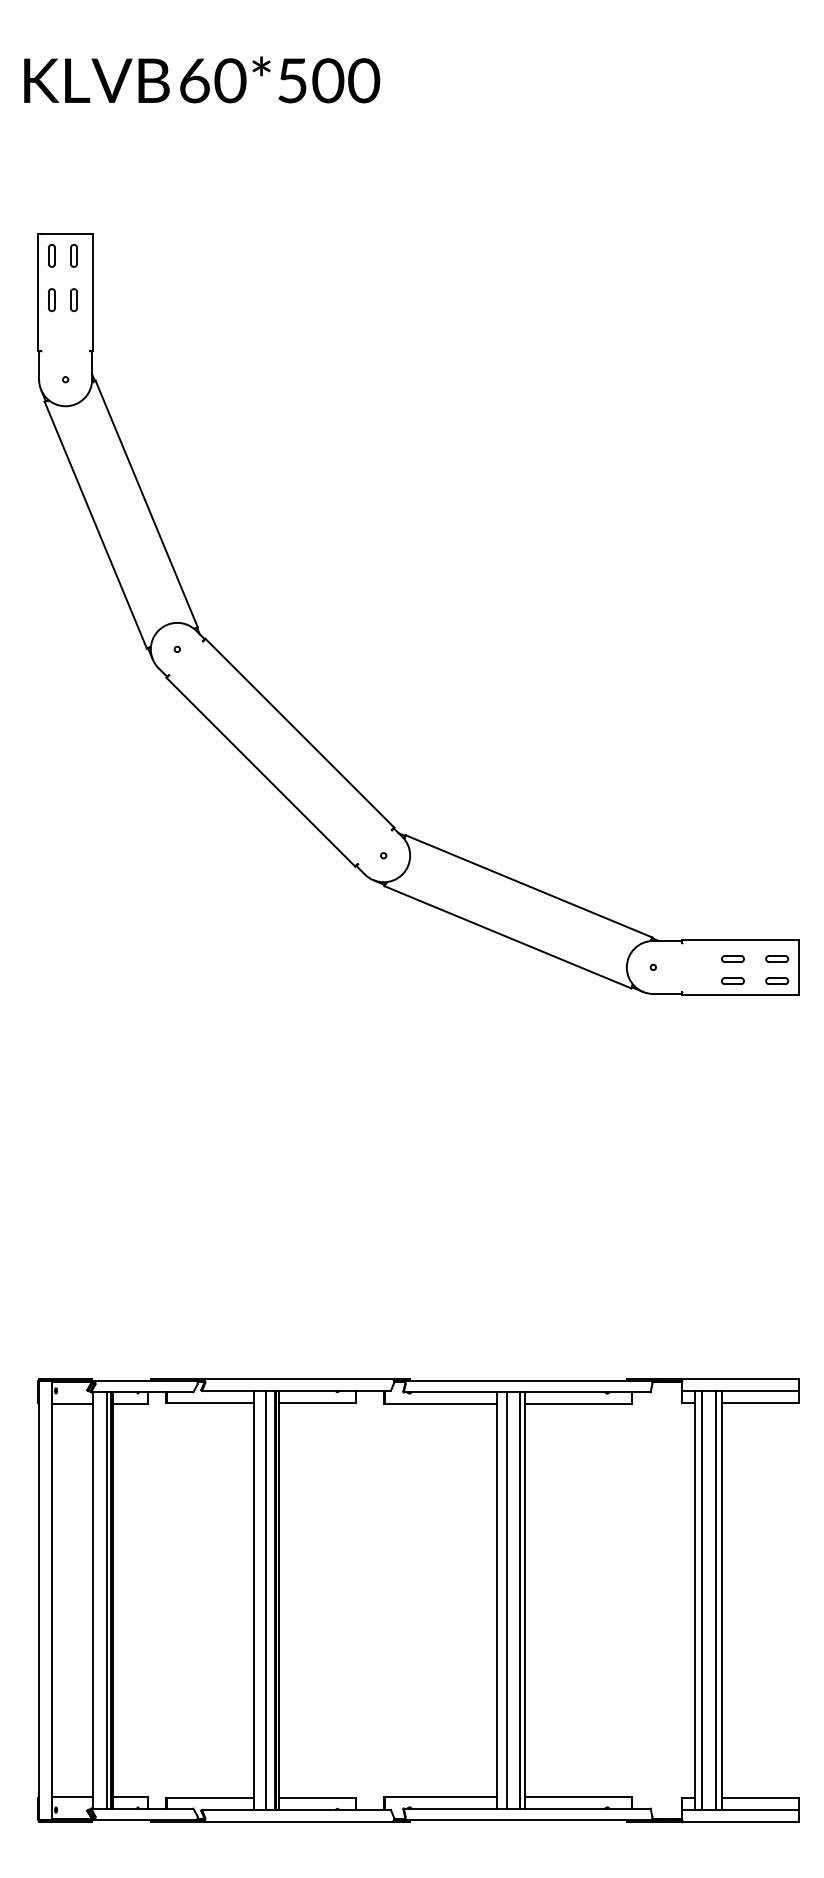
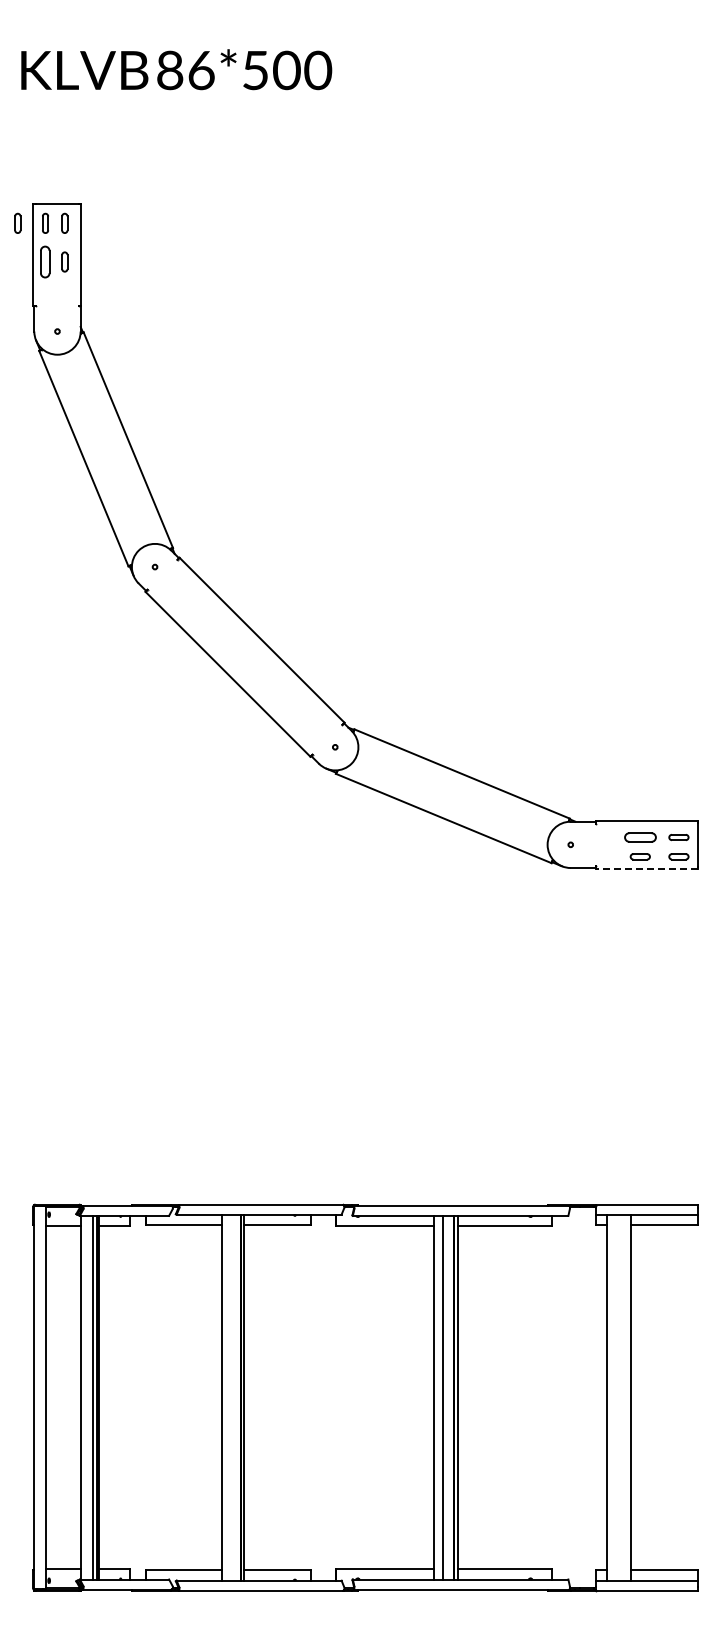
text: (213, 79) -> (186, 69), 60*500 -> 86*500
part: (19, 254) -> (17, 222), added
part: (51, 299) -> (45, 261), size x1.6
part: (732, 959) -> (639, 837), size x1.6
line: (740, 995) -> (646, 869), solid -> dashed
line: (266, 1600) -> (232, 1397), removed
line: (701, 1600) -> (612, 1397), removed
line: (715, 1600) -> (625, 1397), removed

